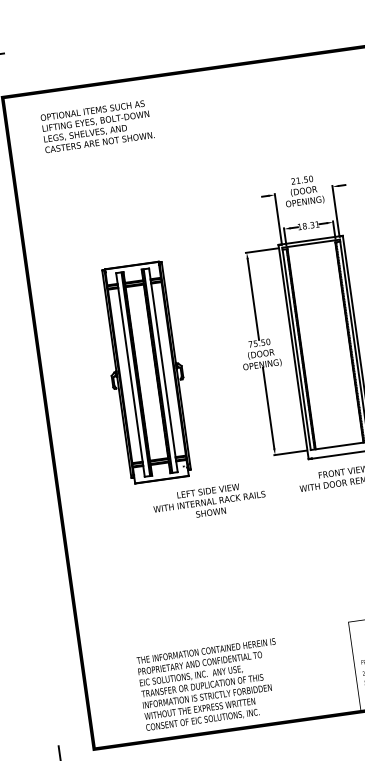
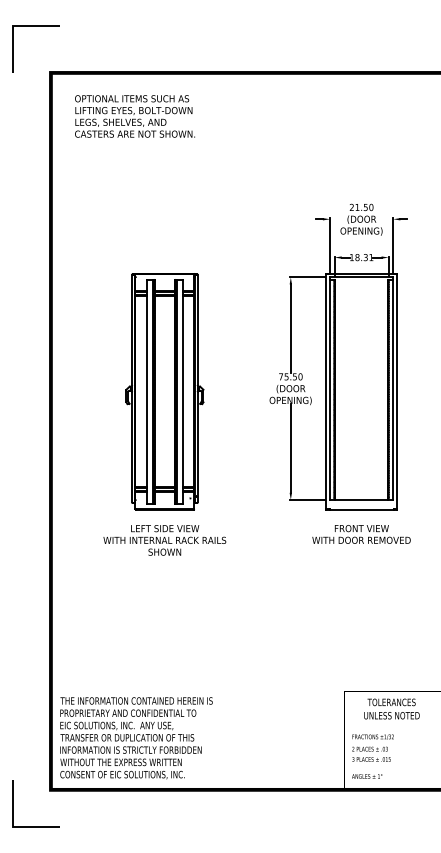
text: (97, 126) -> (134, 116), moved
text: (209, 501) -> (164, 540), moved
text: (210, 685) -> (136, 738), moved

